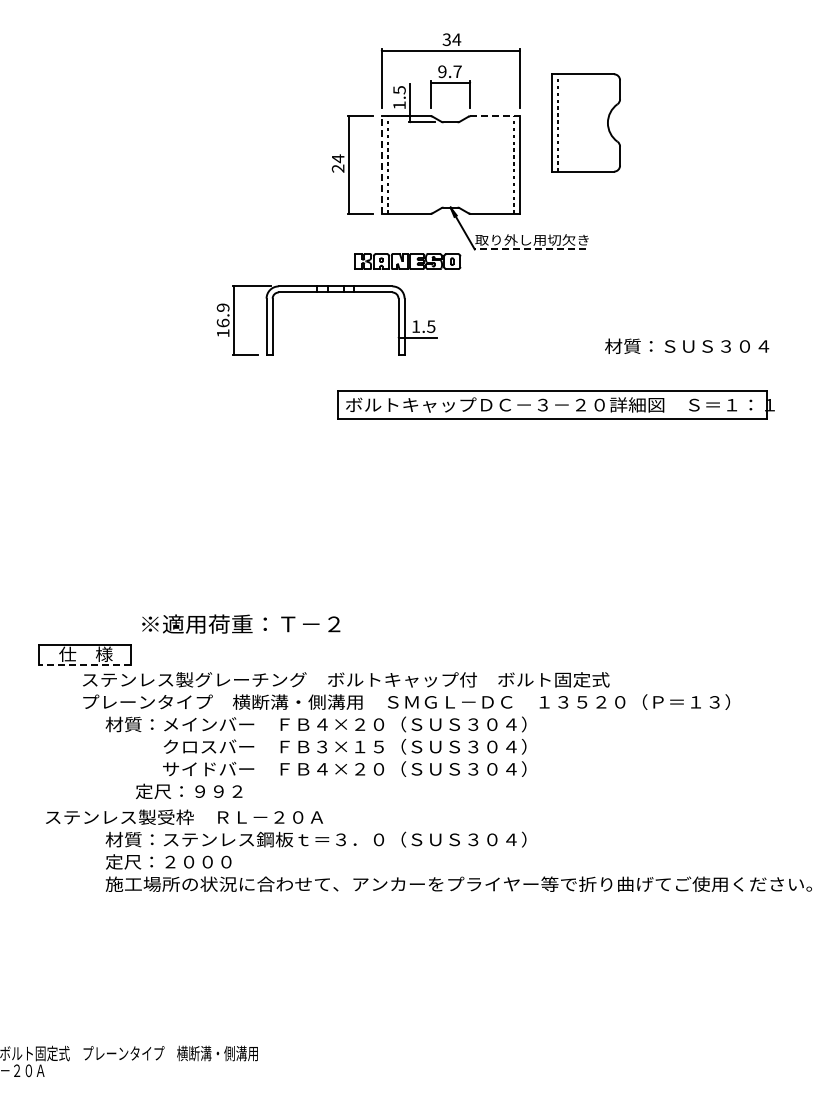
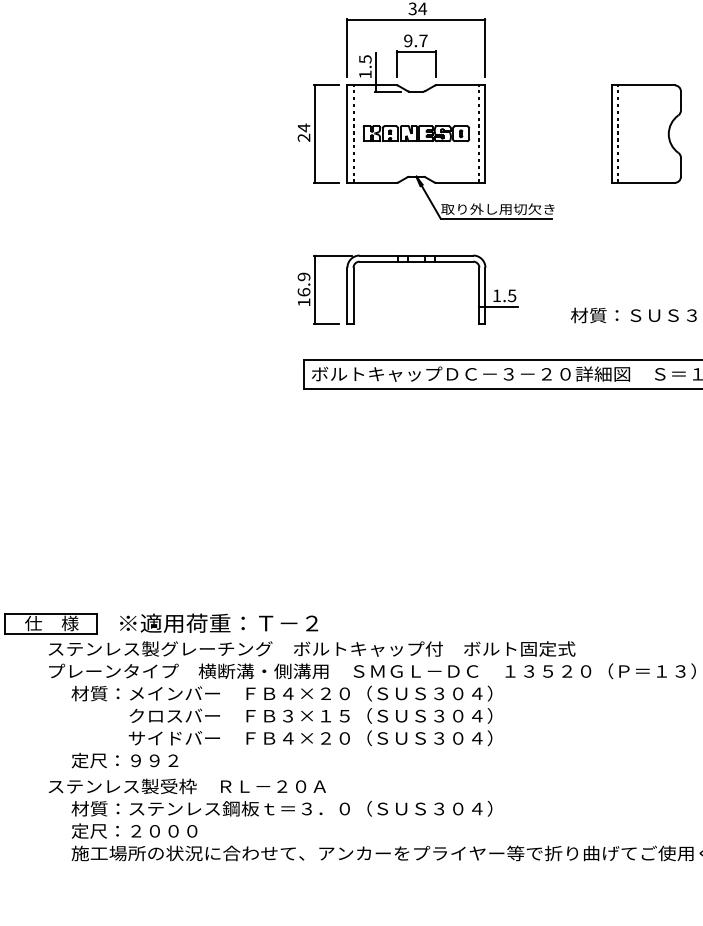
line: (494, 116) -> (460, 85), dashed -> solid
part: (585, 122) -> (646, 133), moved
line: (381, 164) -> (347, 133), dashed -> solid
line: (530, 249) -> (496, 218), dashed -> solid
part: (407, 261) -> (416, 133), moved
part: (326, 292) -> (407, 261), moved
text: (241, 623) -> (219, 622), moved
line: (84, 665) -> (50, 634), dashed -> solid
text: (189, 790) -> (125, 759), moved
text: (184, 816) -> (187, 785), moved

